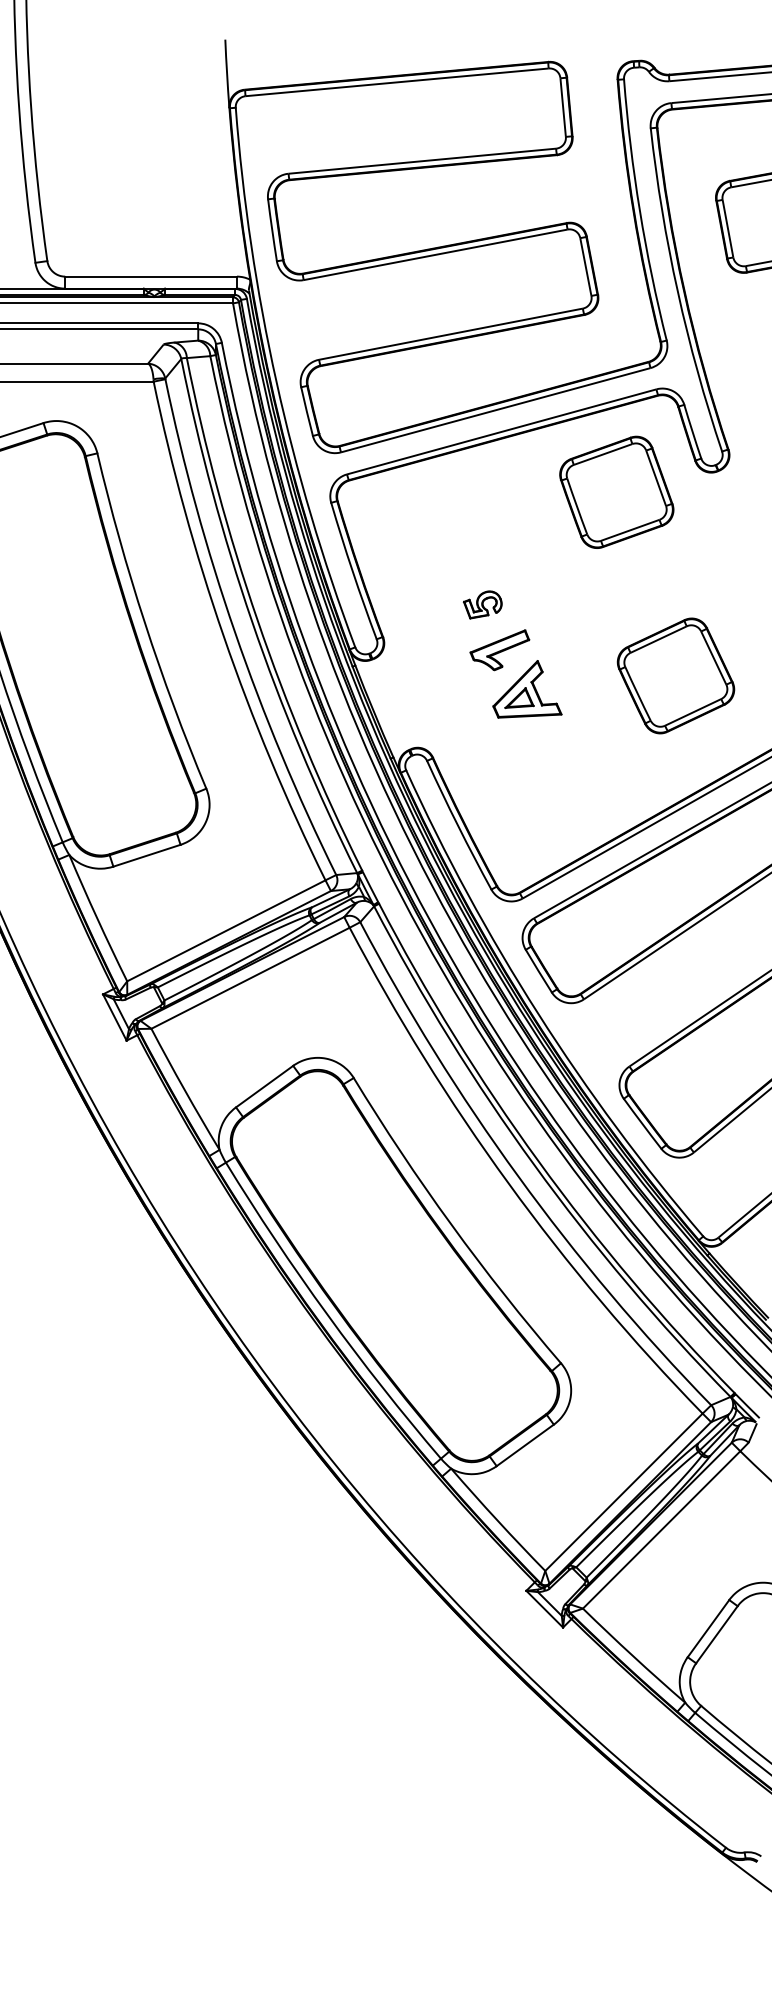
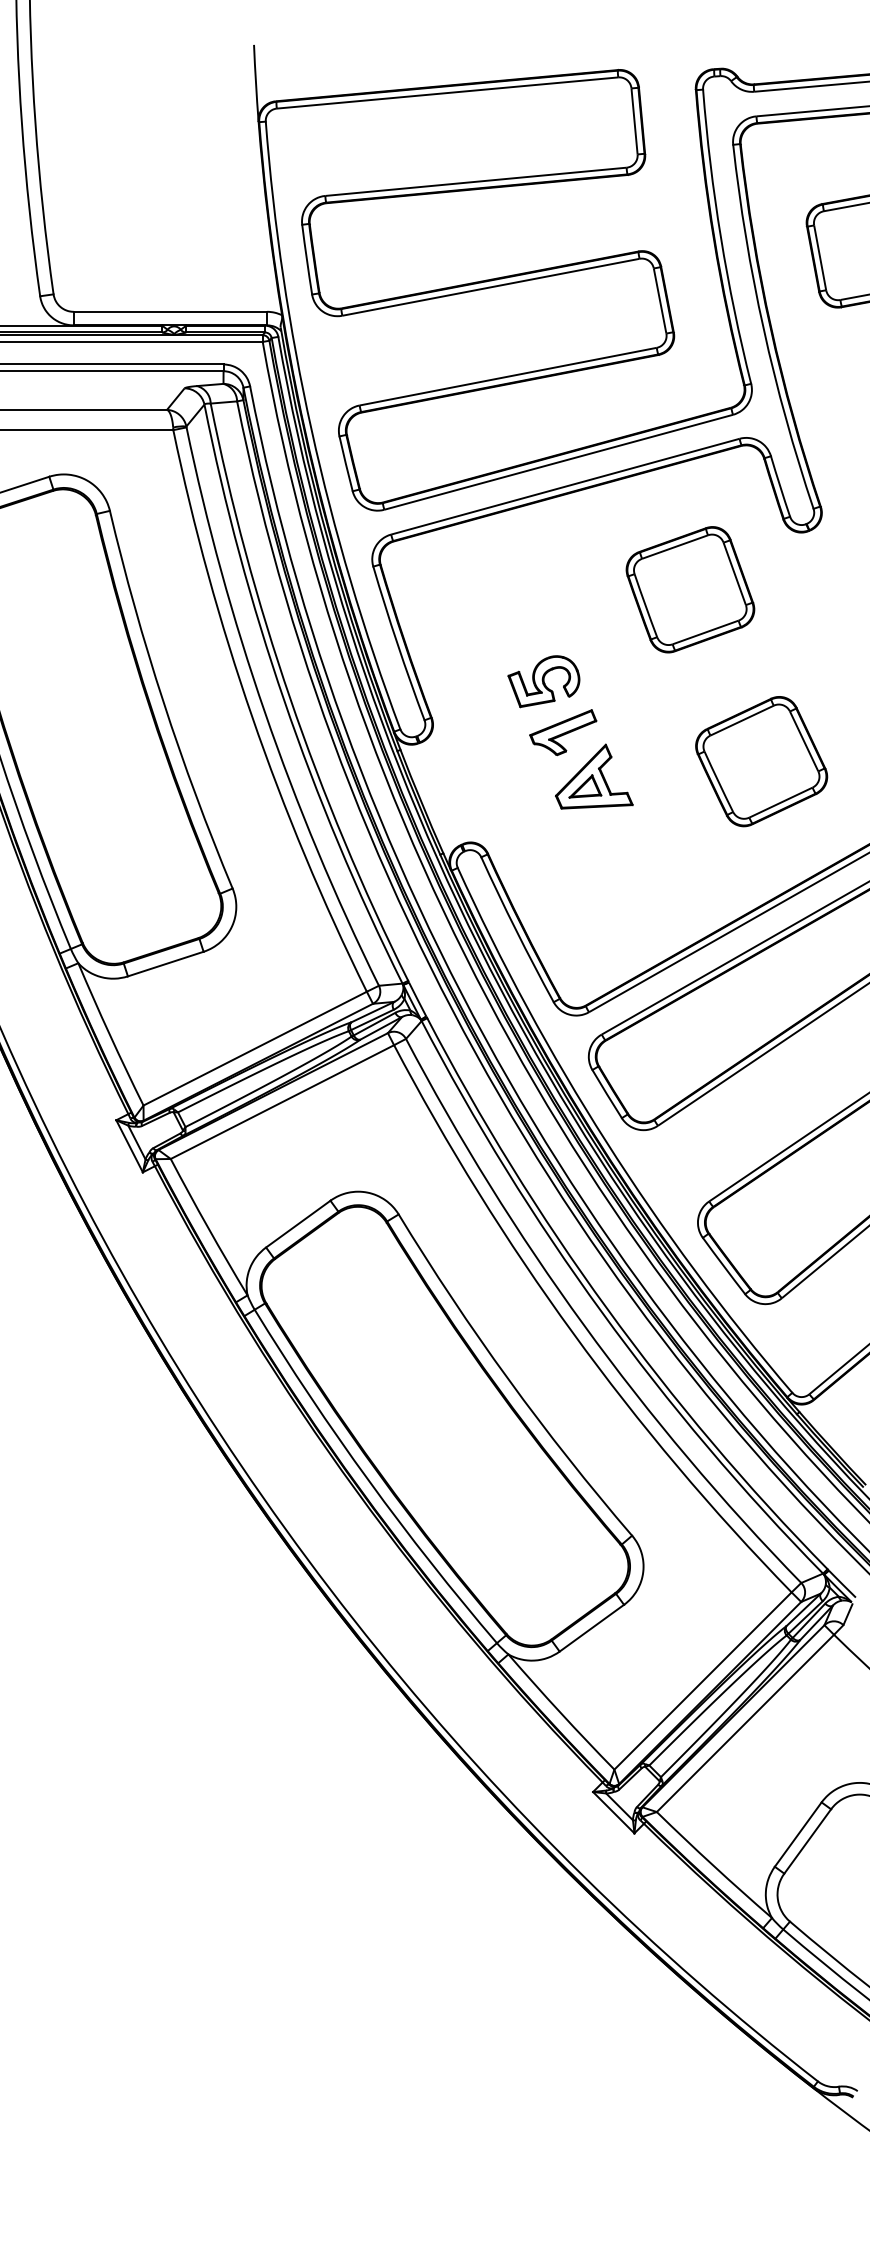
part: (616, 491) -> (690, 588), moved
part: (482, 604) -> (543, 681), size x1.67

